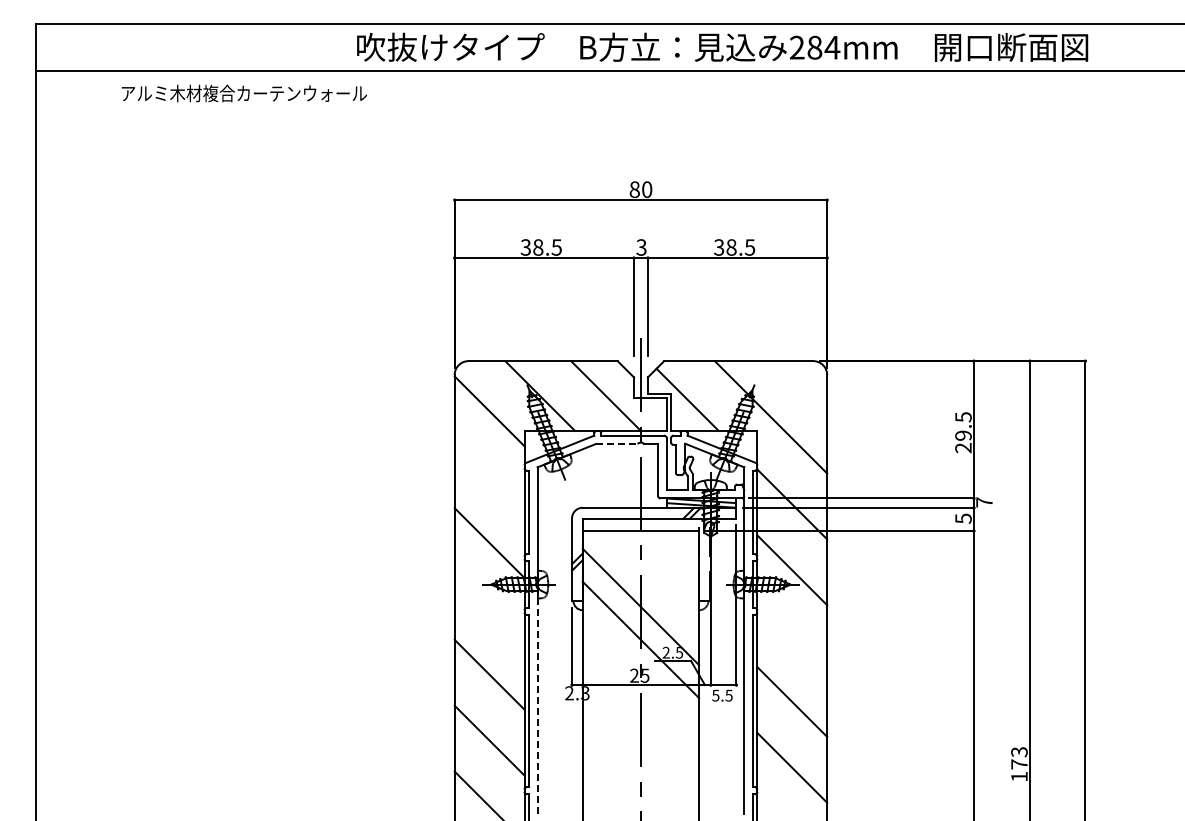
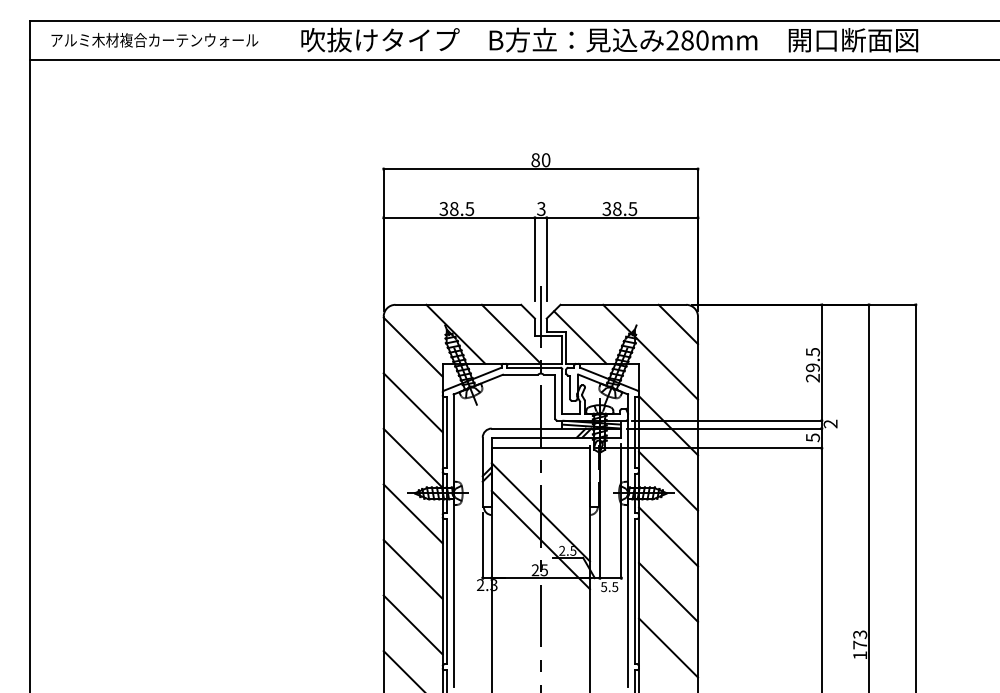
text: (832, 47) -> (702, 40), 284mm -> 280mm
text: (244, 93) -> (154, 40), moved
line: (803, 384) -> (677, 324), added
line: (616, 443) -> (520, 374), dashed -> solid
line: (489, 477) -> (413, 403), added
text: (984, 502) -> (830, 424), 7 -> 2
line: (489, 608) -> (413, 513), added
line: (792, 636) -> (668, 537), added
line: (537, 700) -> (453, 591), dashed -> solid

